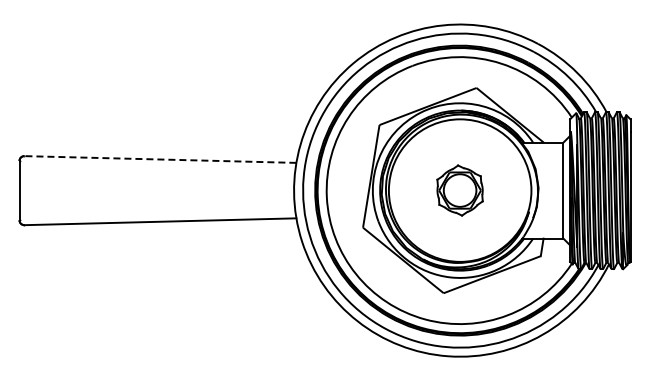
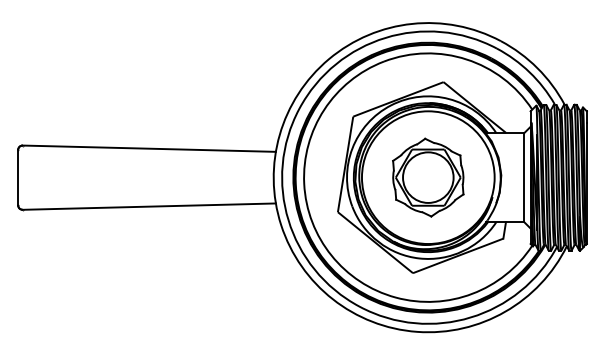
line: (160, 159) -> (149, 148), dashed -> solid
part: (459, 190) -> (427, 177), size x1.67

